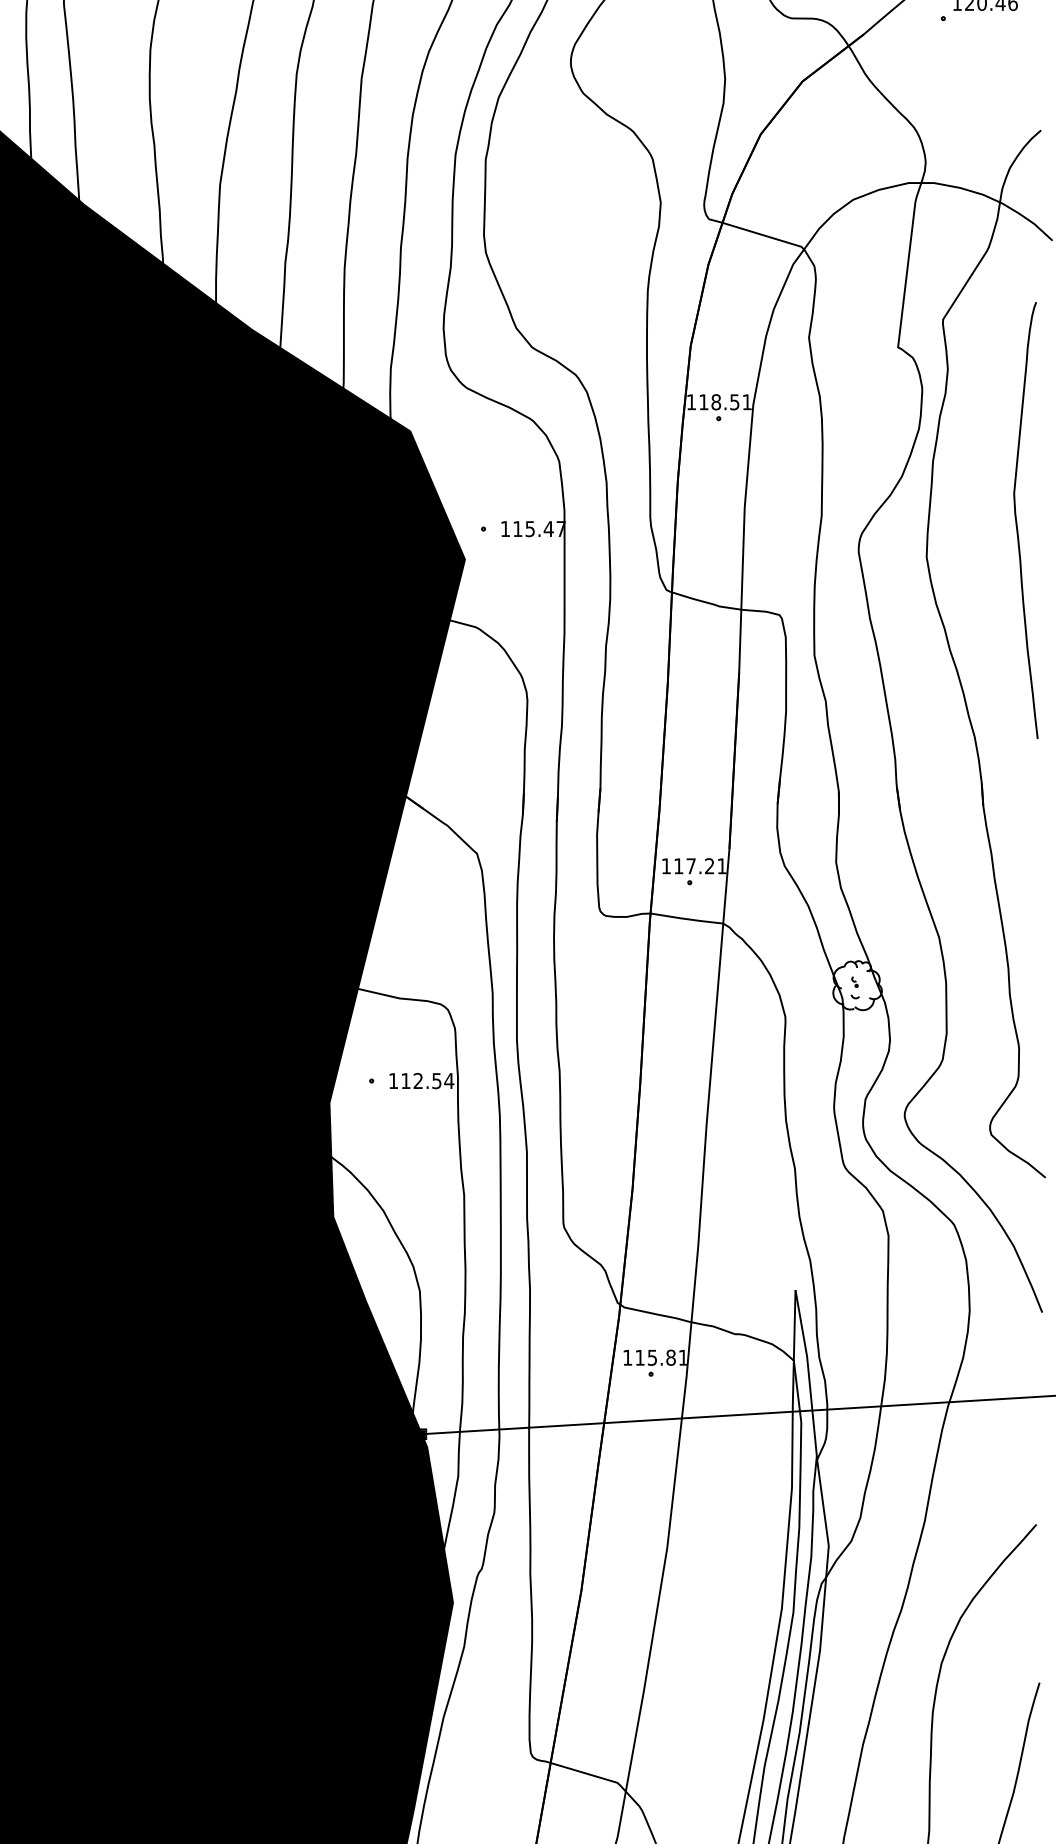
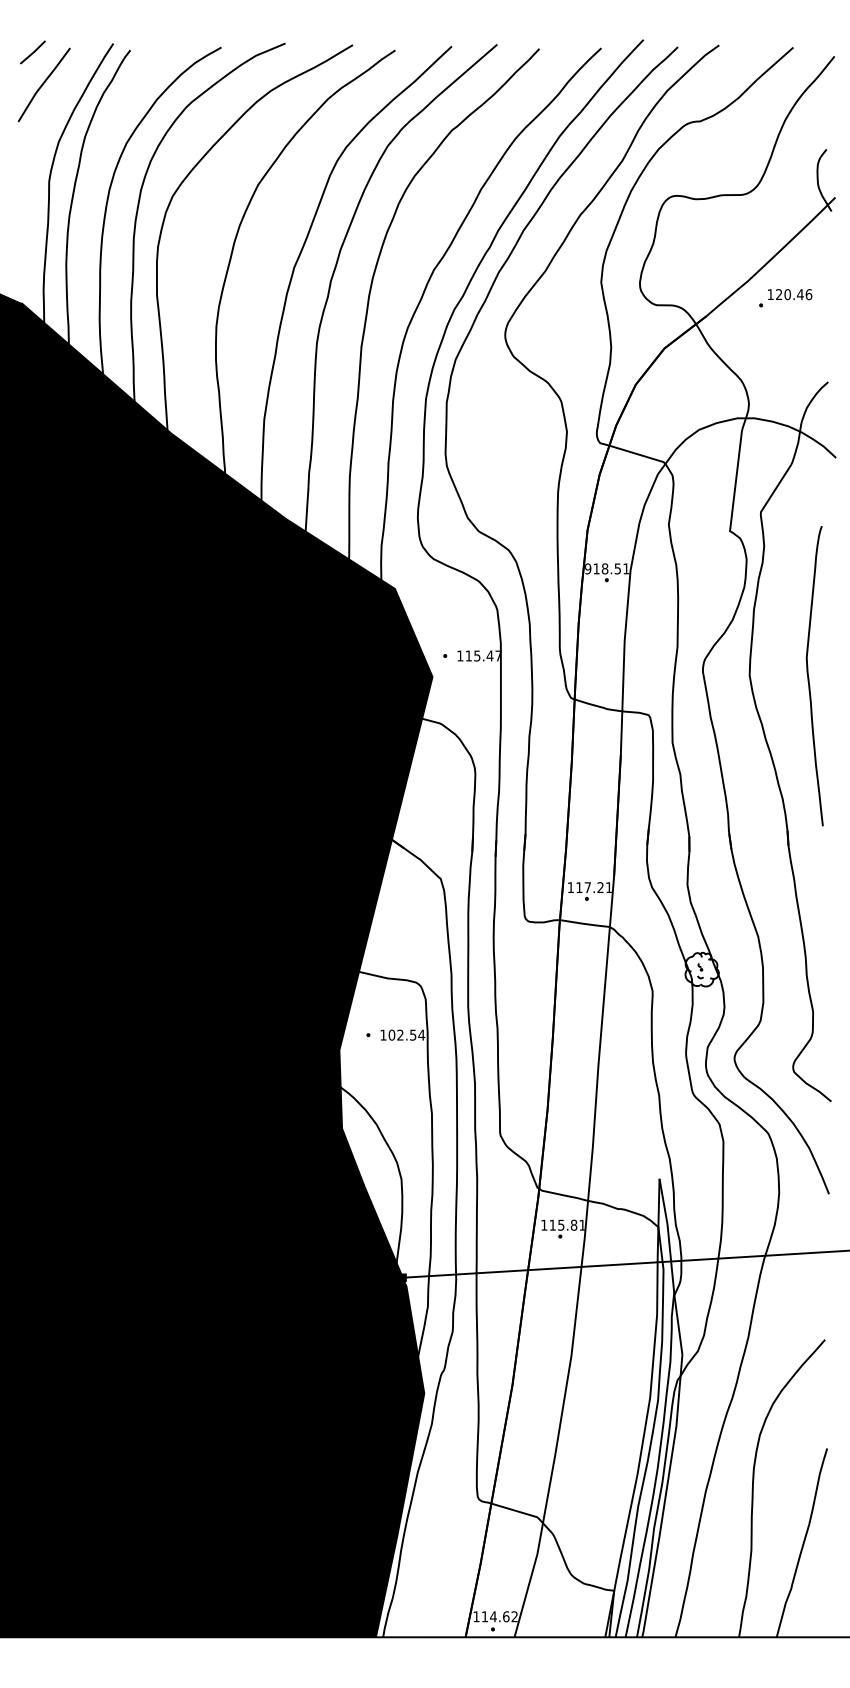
text: (692, 401) -> (588, 568), 118.51 -> 918.51
curve: (1018, 522) -> (809, 677), moved
text: (405, 1080) -> (391, 1034), 112.54 -> 102.54

